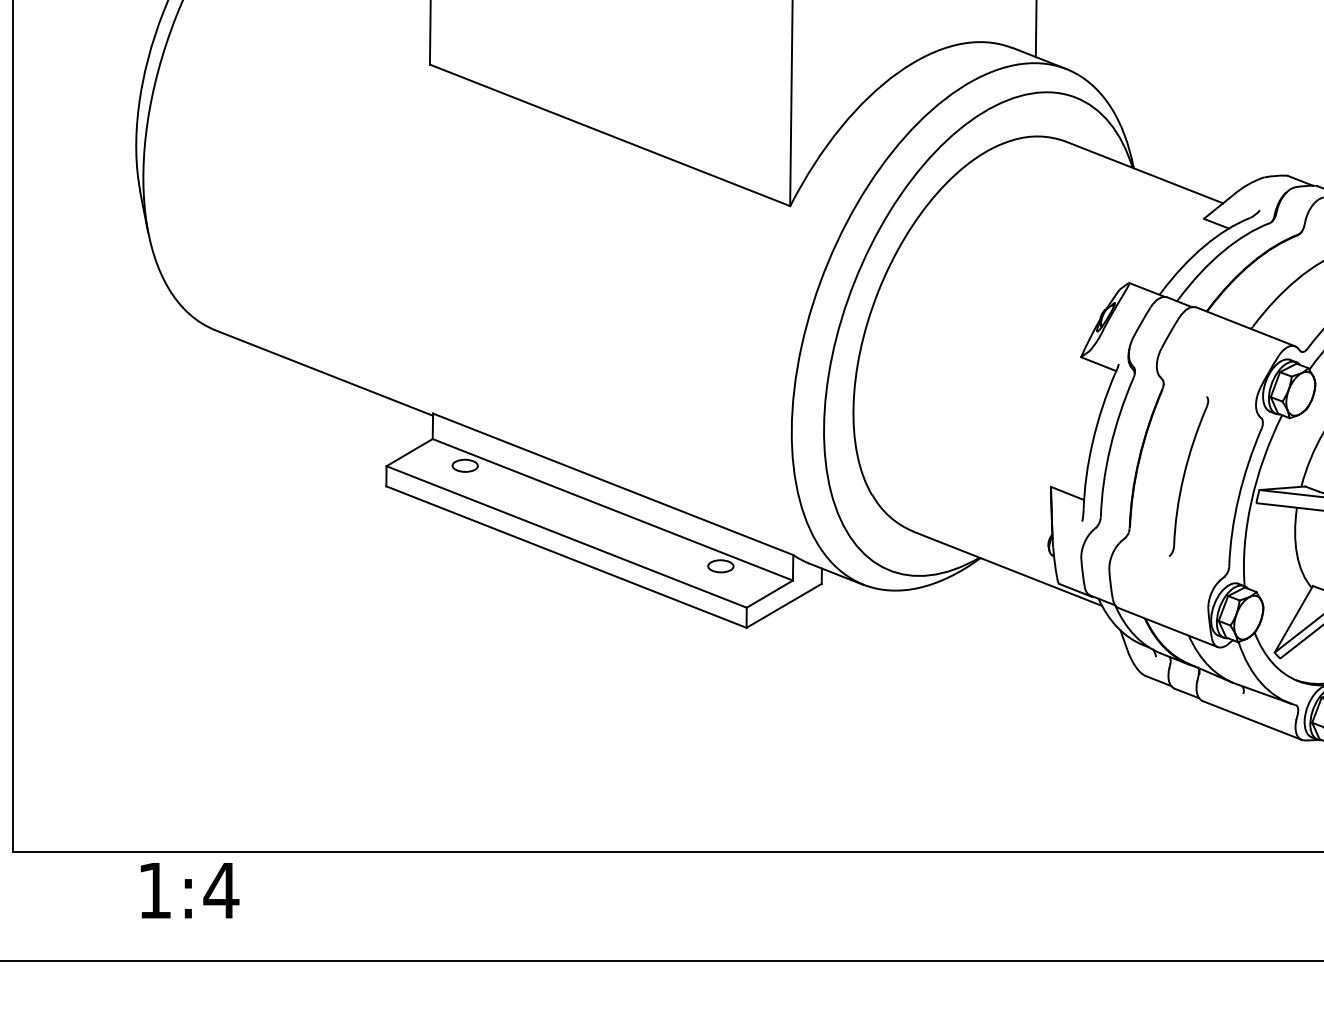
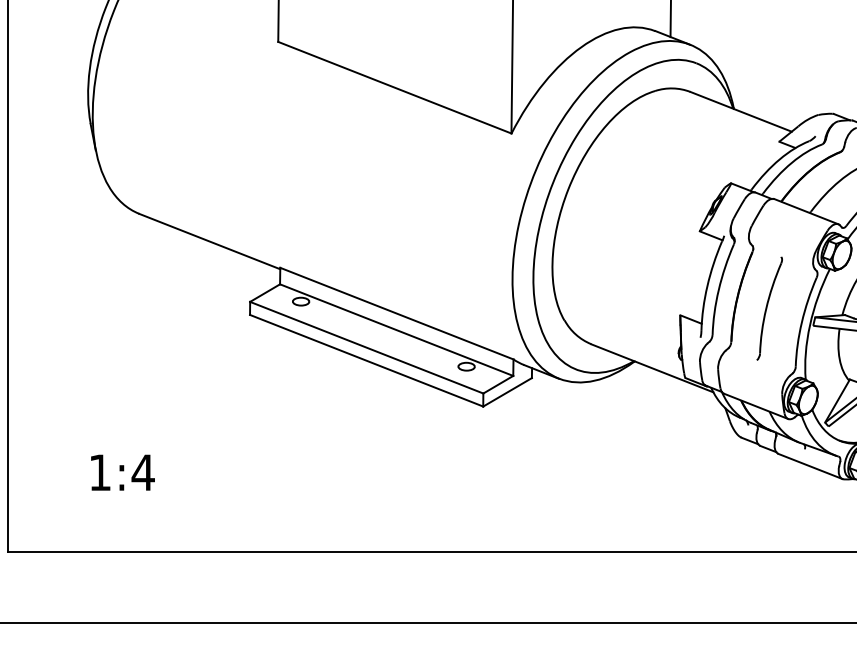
text: (189, 890) -> (122, 472), moved

